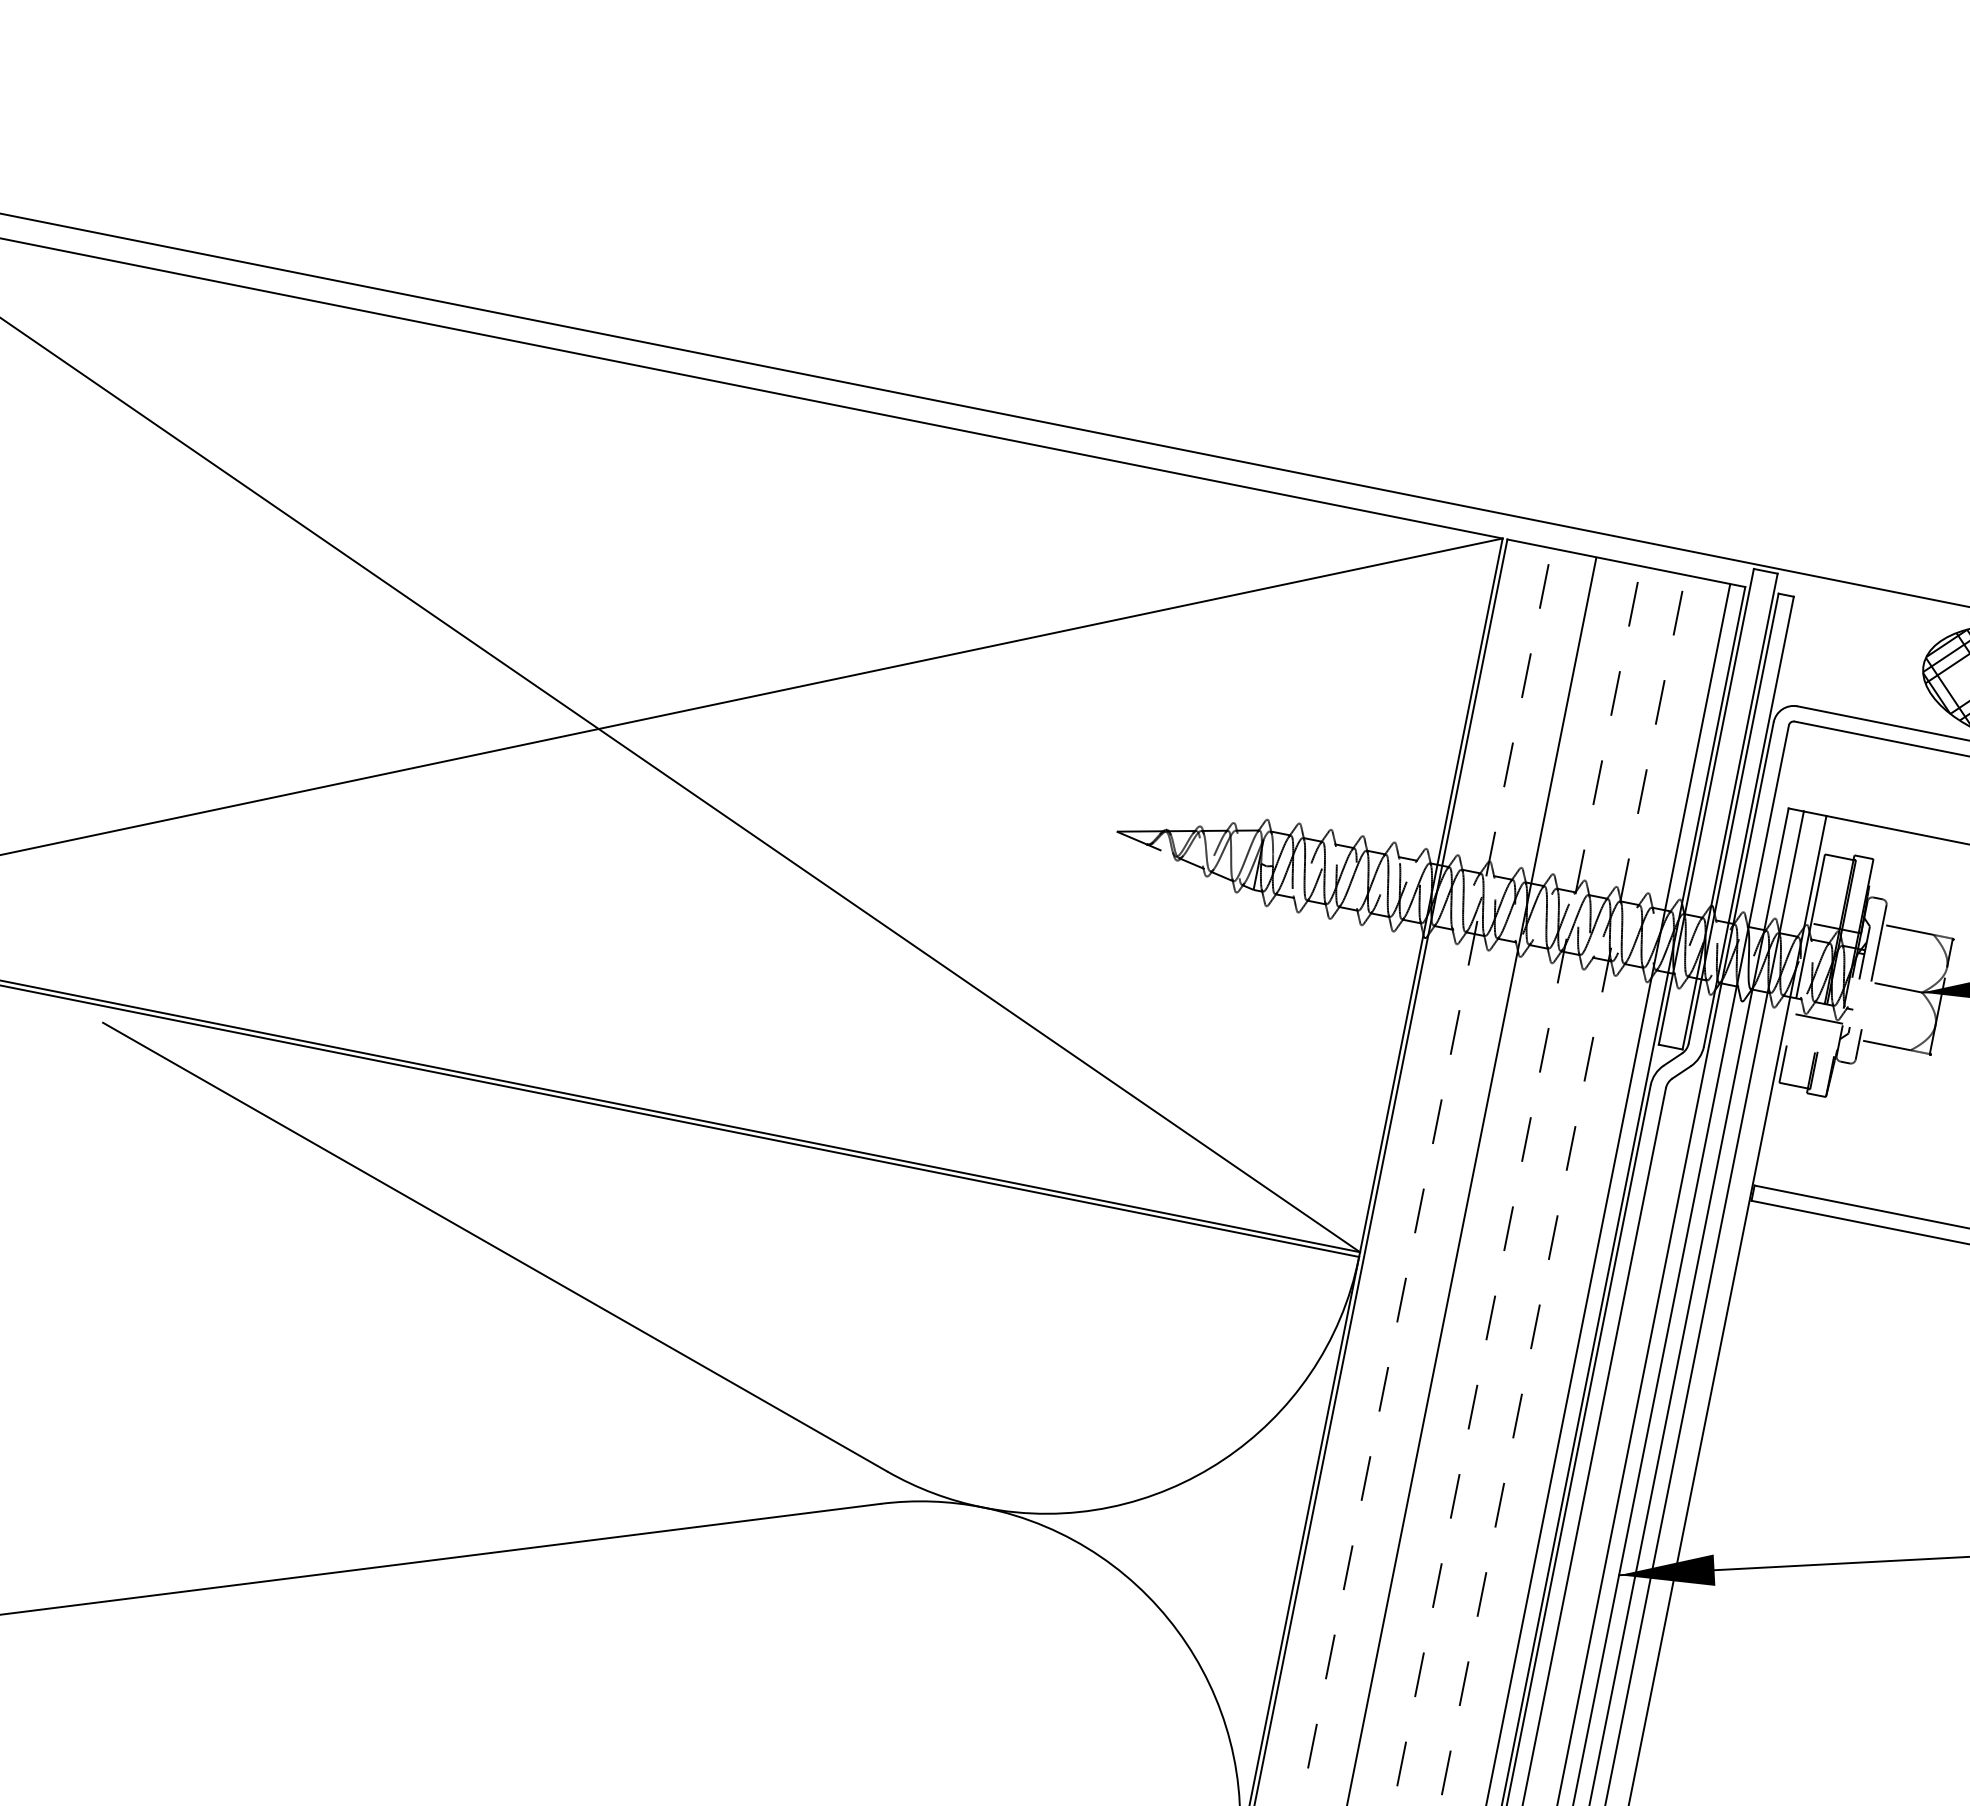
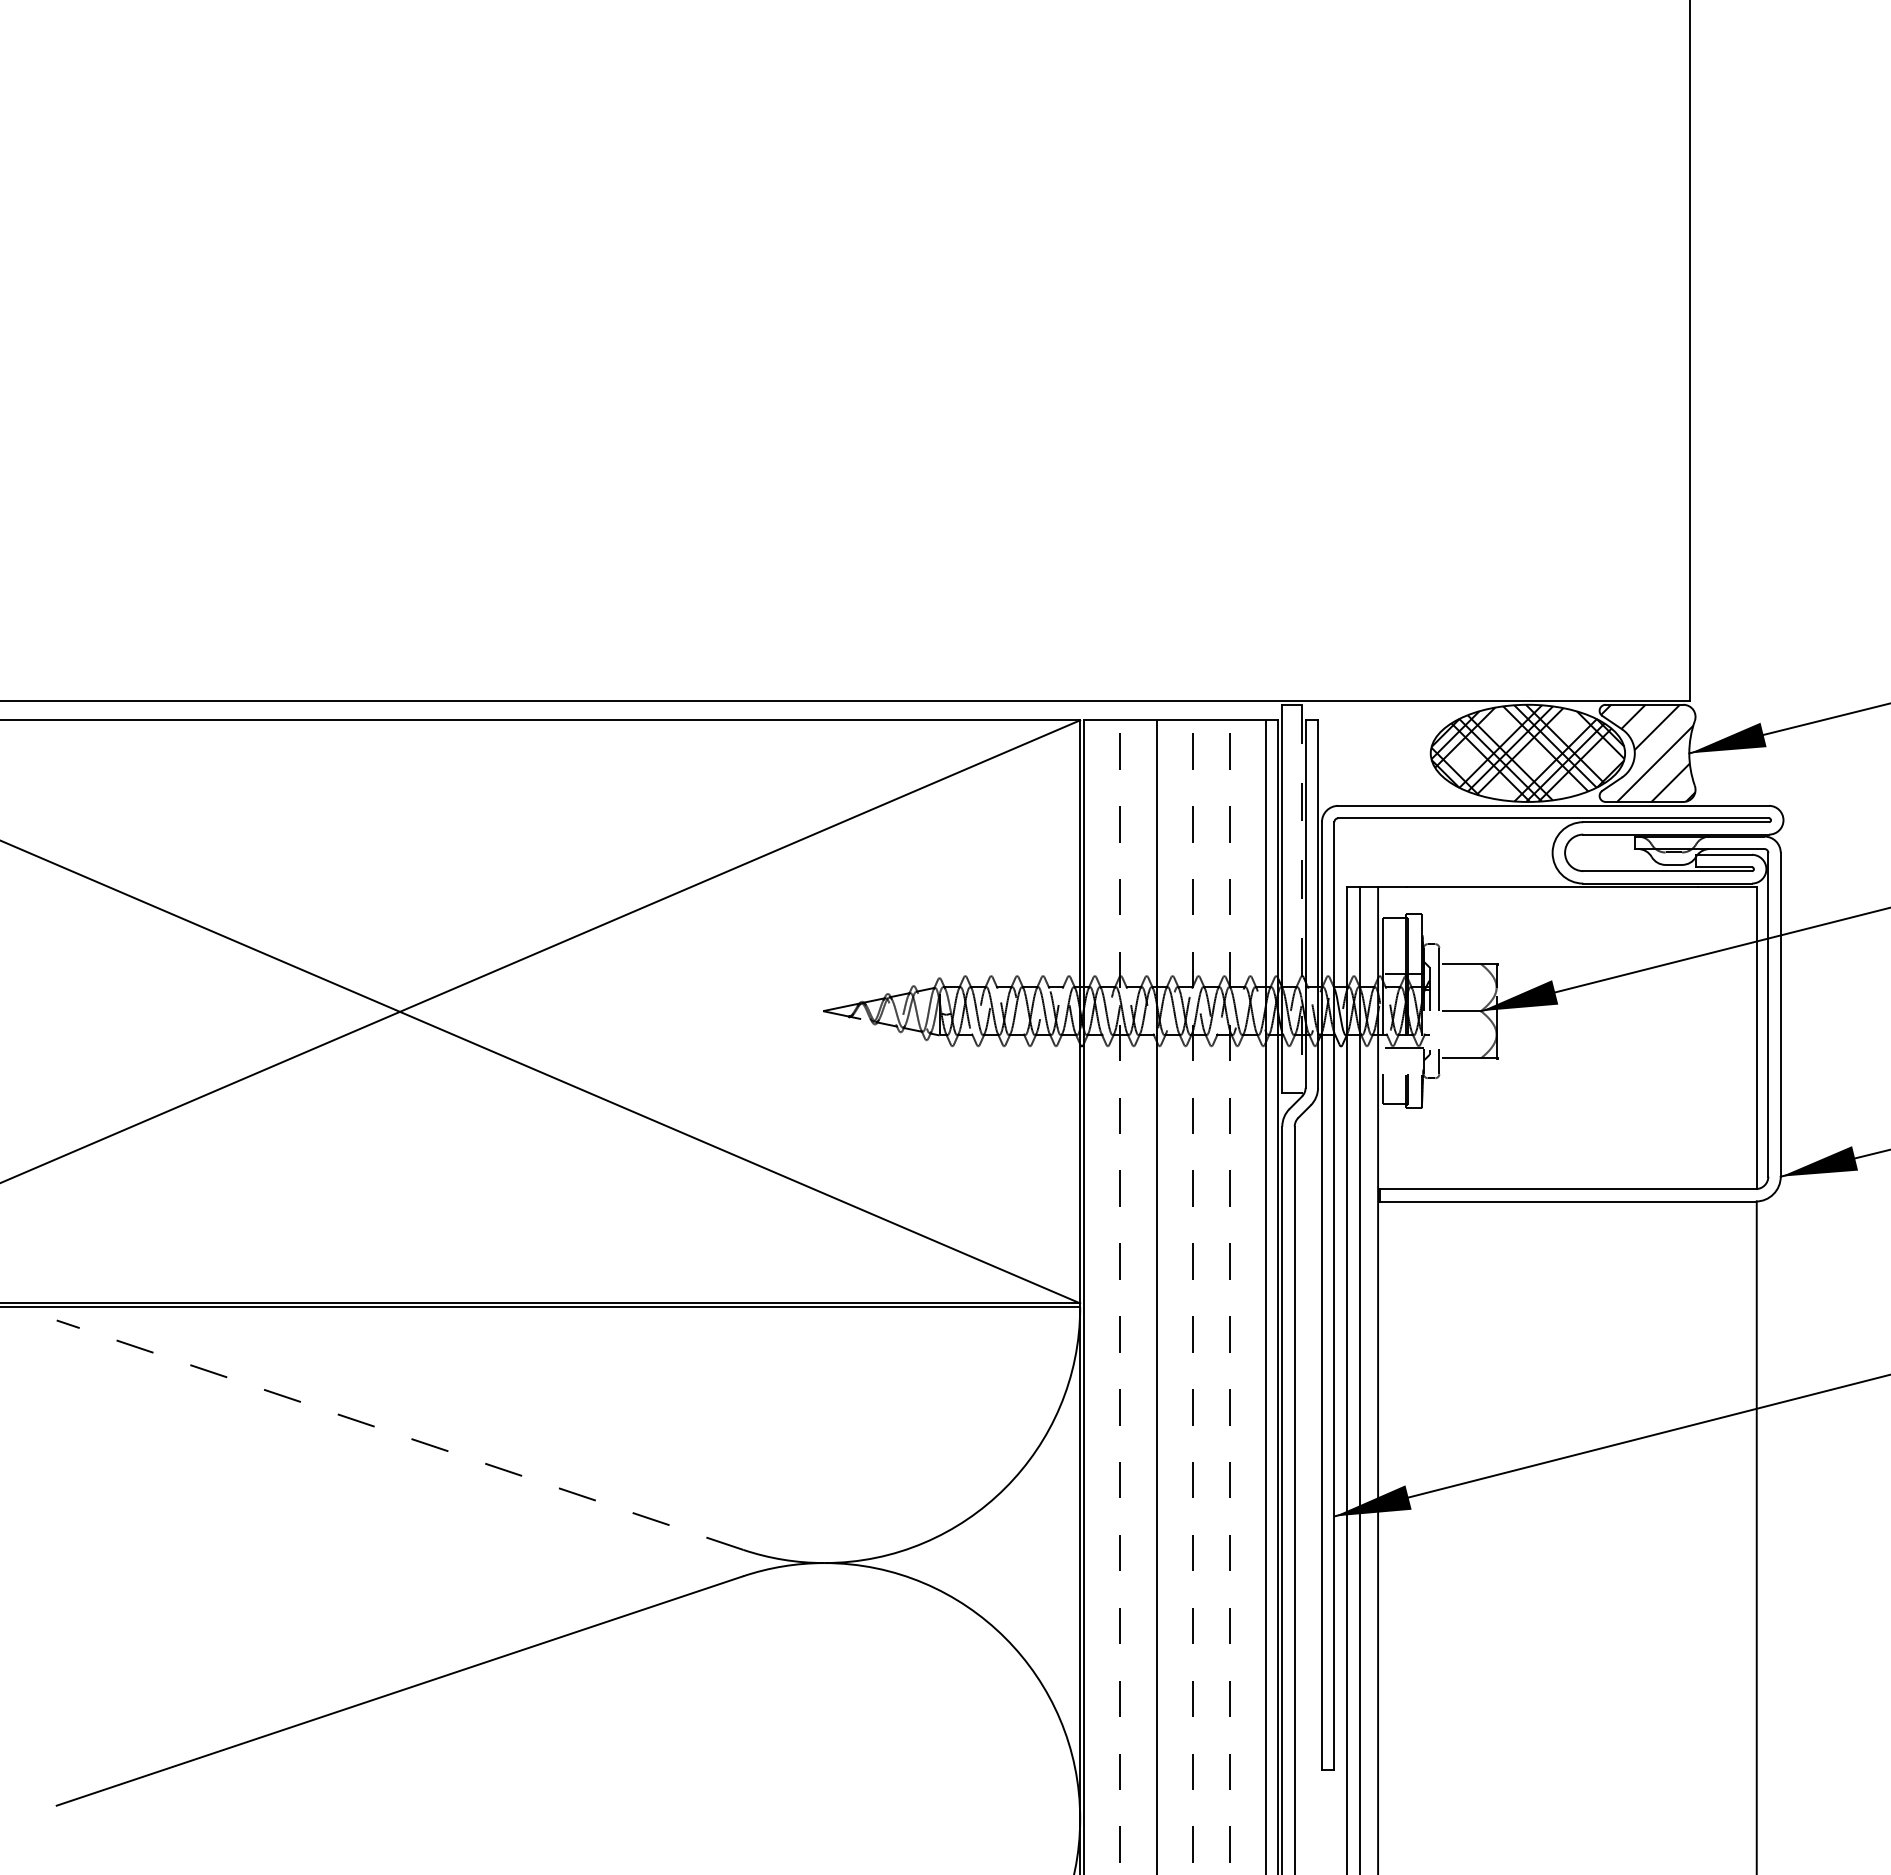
line: (1729, 811) -> (1301, 899), solid -> dashed
line: (495, 1247) -> (400, 1435), solid -> dashed

